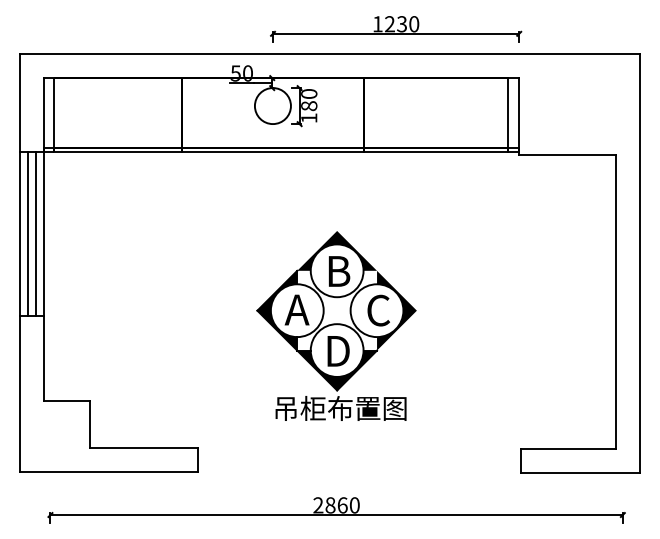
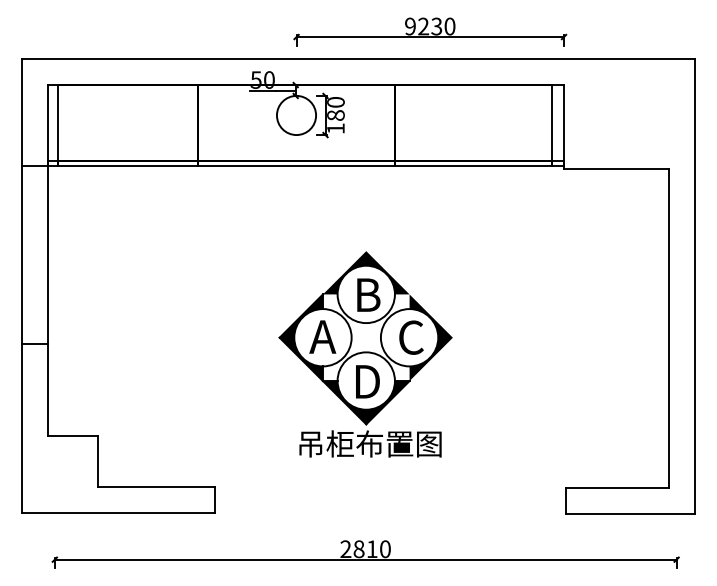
text: (377, 24) -> (410, 26), 1230 -> 9230
line: (28, 234) -> (30, 254), removed
line: (35, 234) -> (38, 254), removed
text: (342, 505) -> (372, 549), 2860 -> 2810

